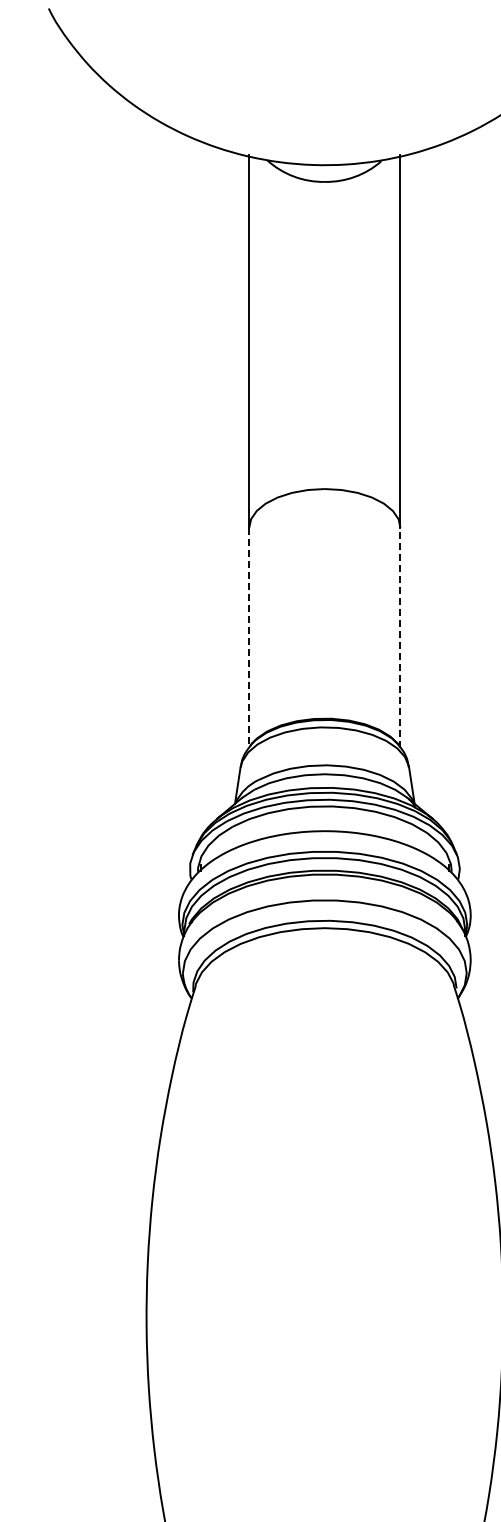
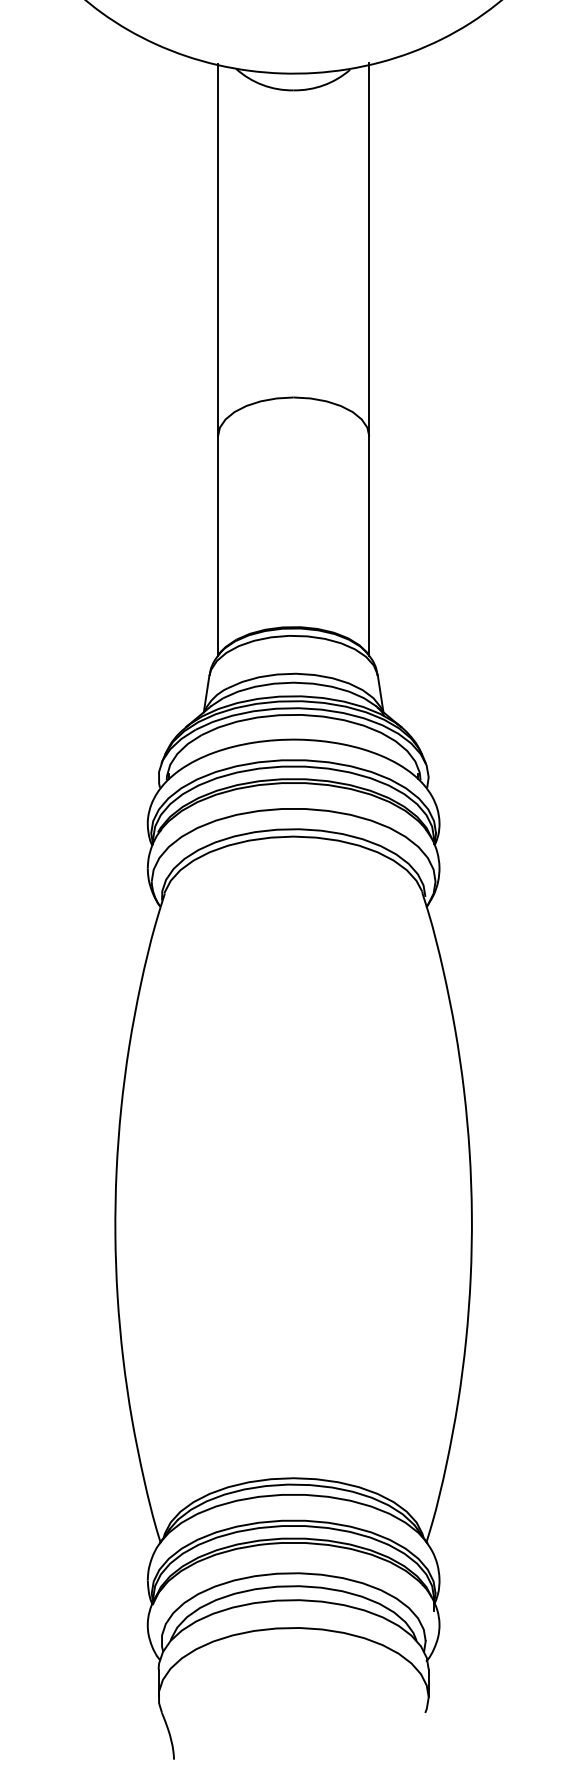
line: (249, 638) -> (218, 546), dashed -> solid
line: (400, 638) -> (369, 546), dashed -> solid

